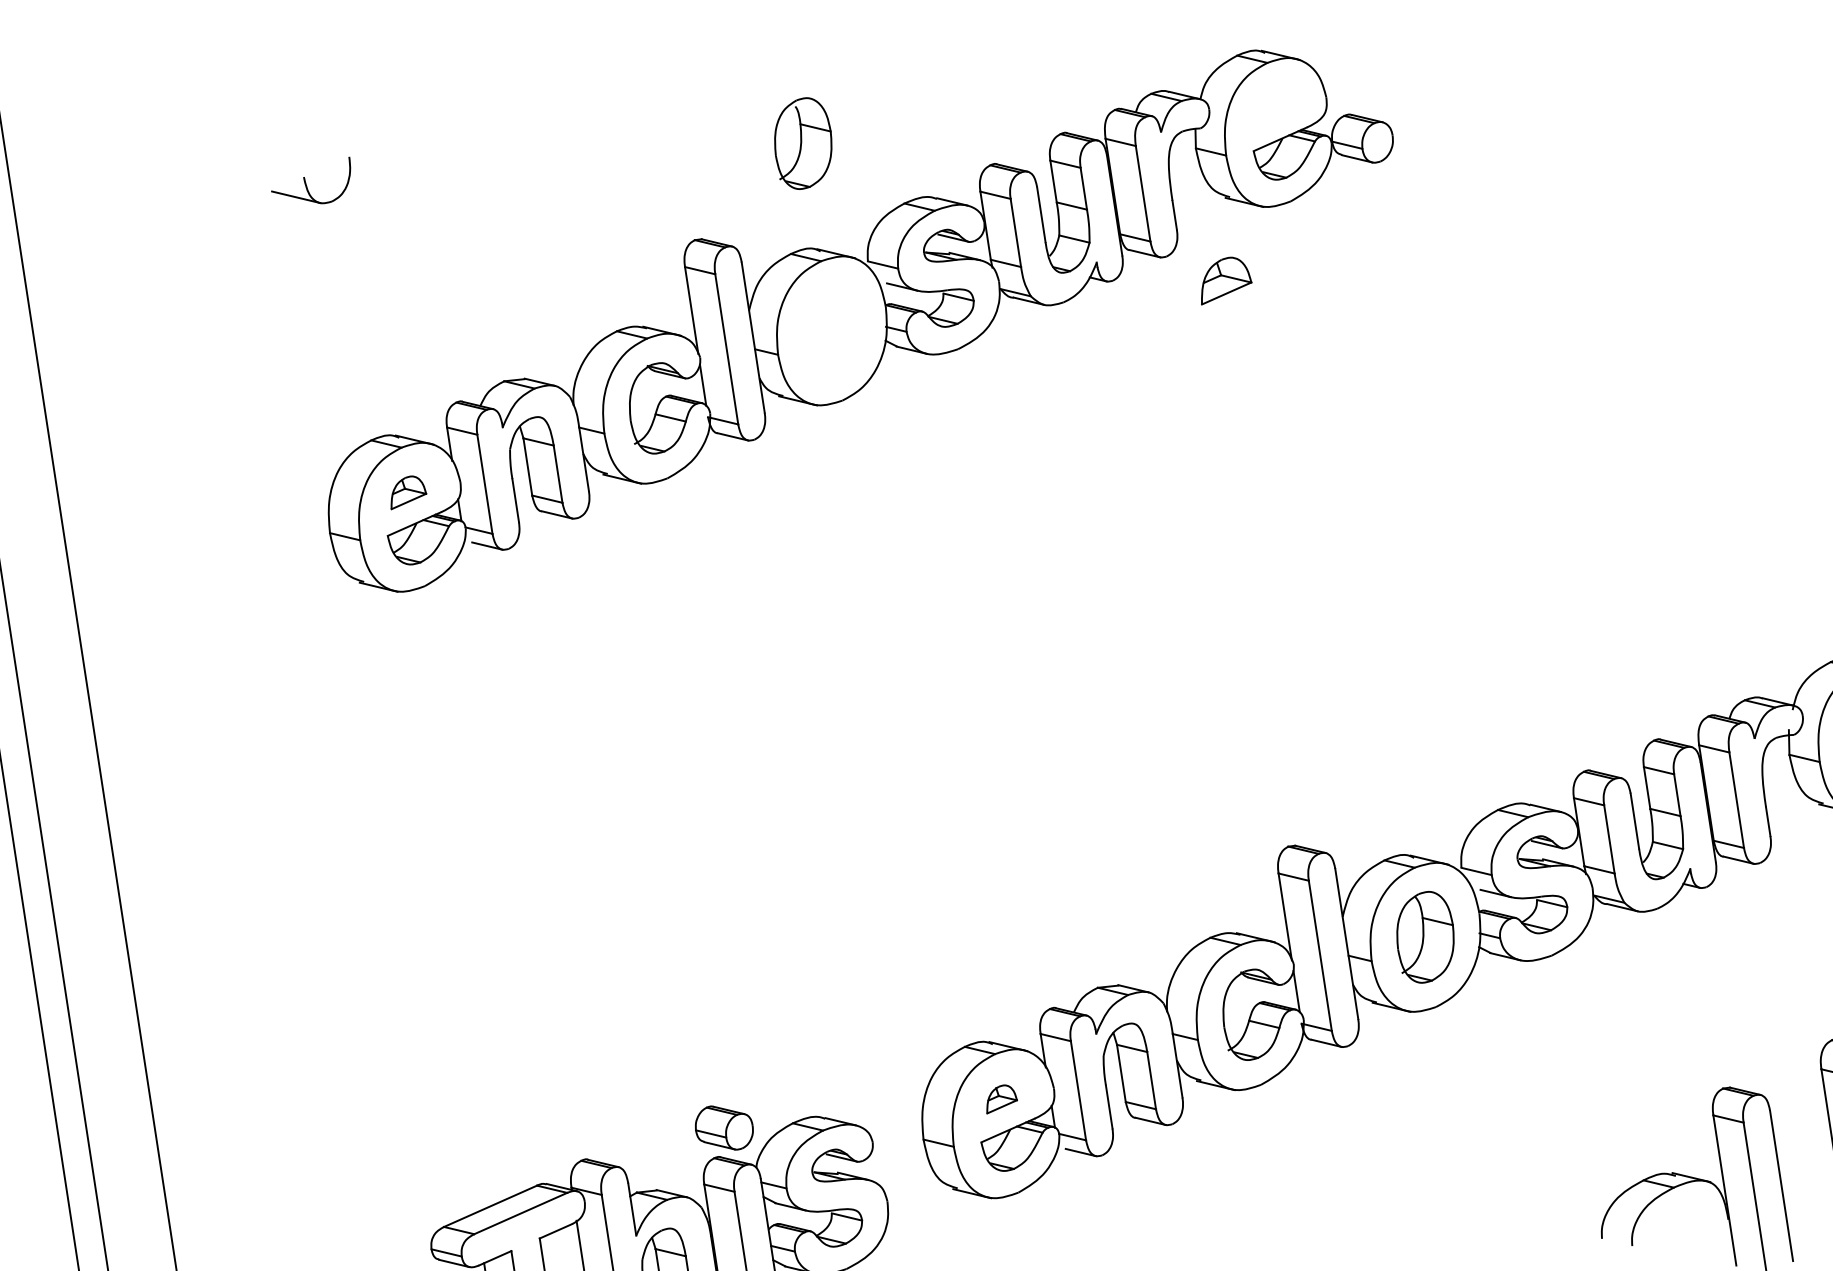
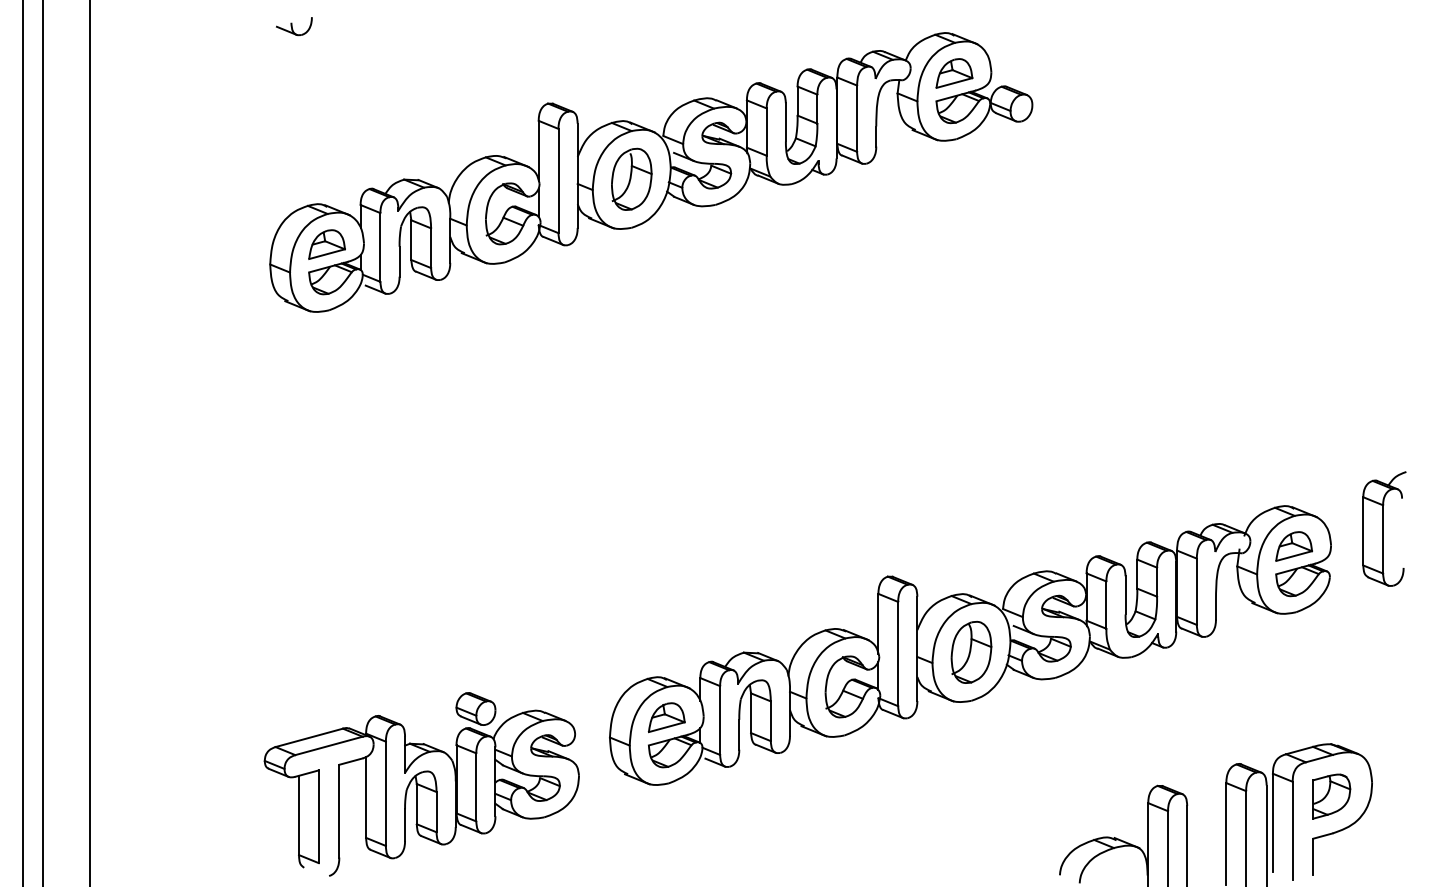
part: (802, 142) -> (631, 178), moved
part: (312, 184) -> (294, 26), size x0.62
part: (1224, 279) -> (954, 73), moved
part: (406, 491) -> (326, 244), size x1.43
part: (1000, 1098) -> (666, 717), size x1.67

